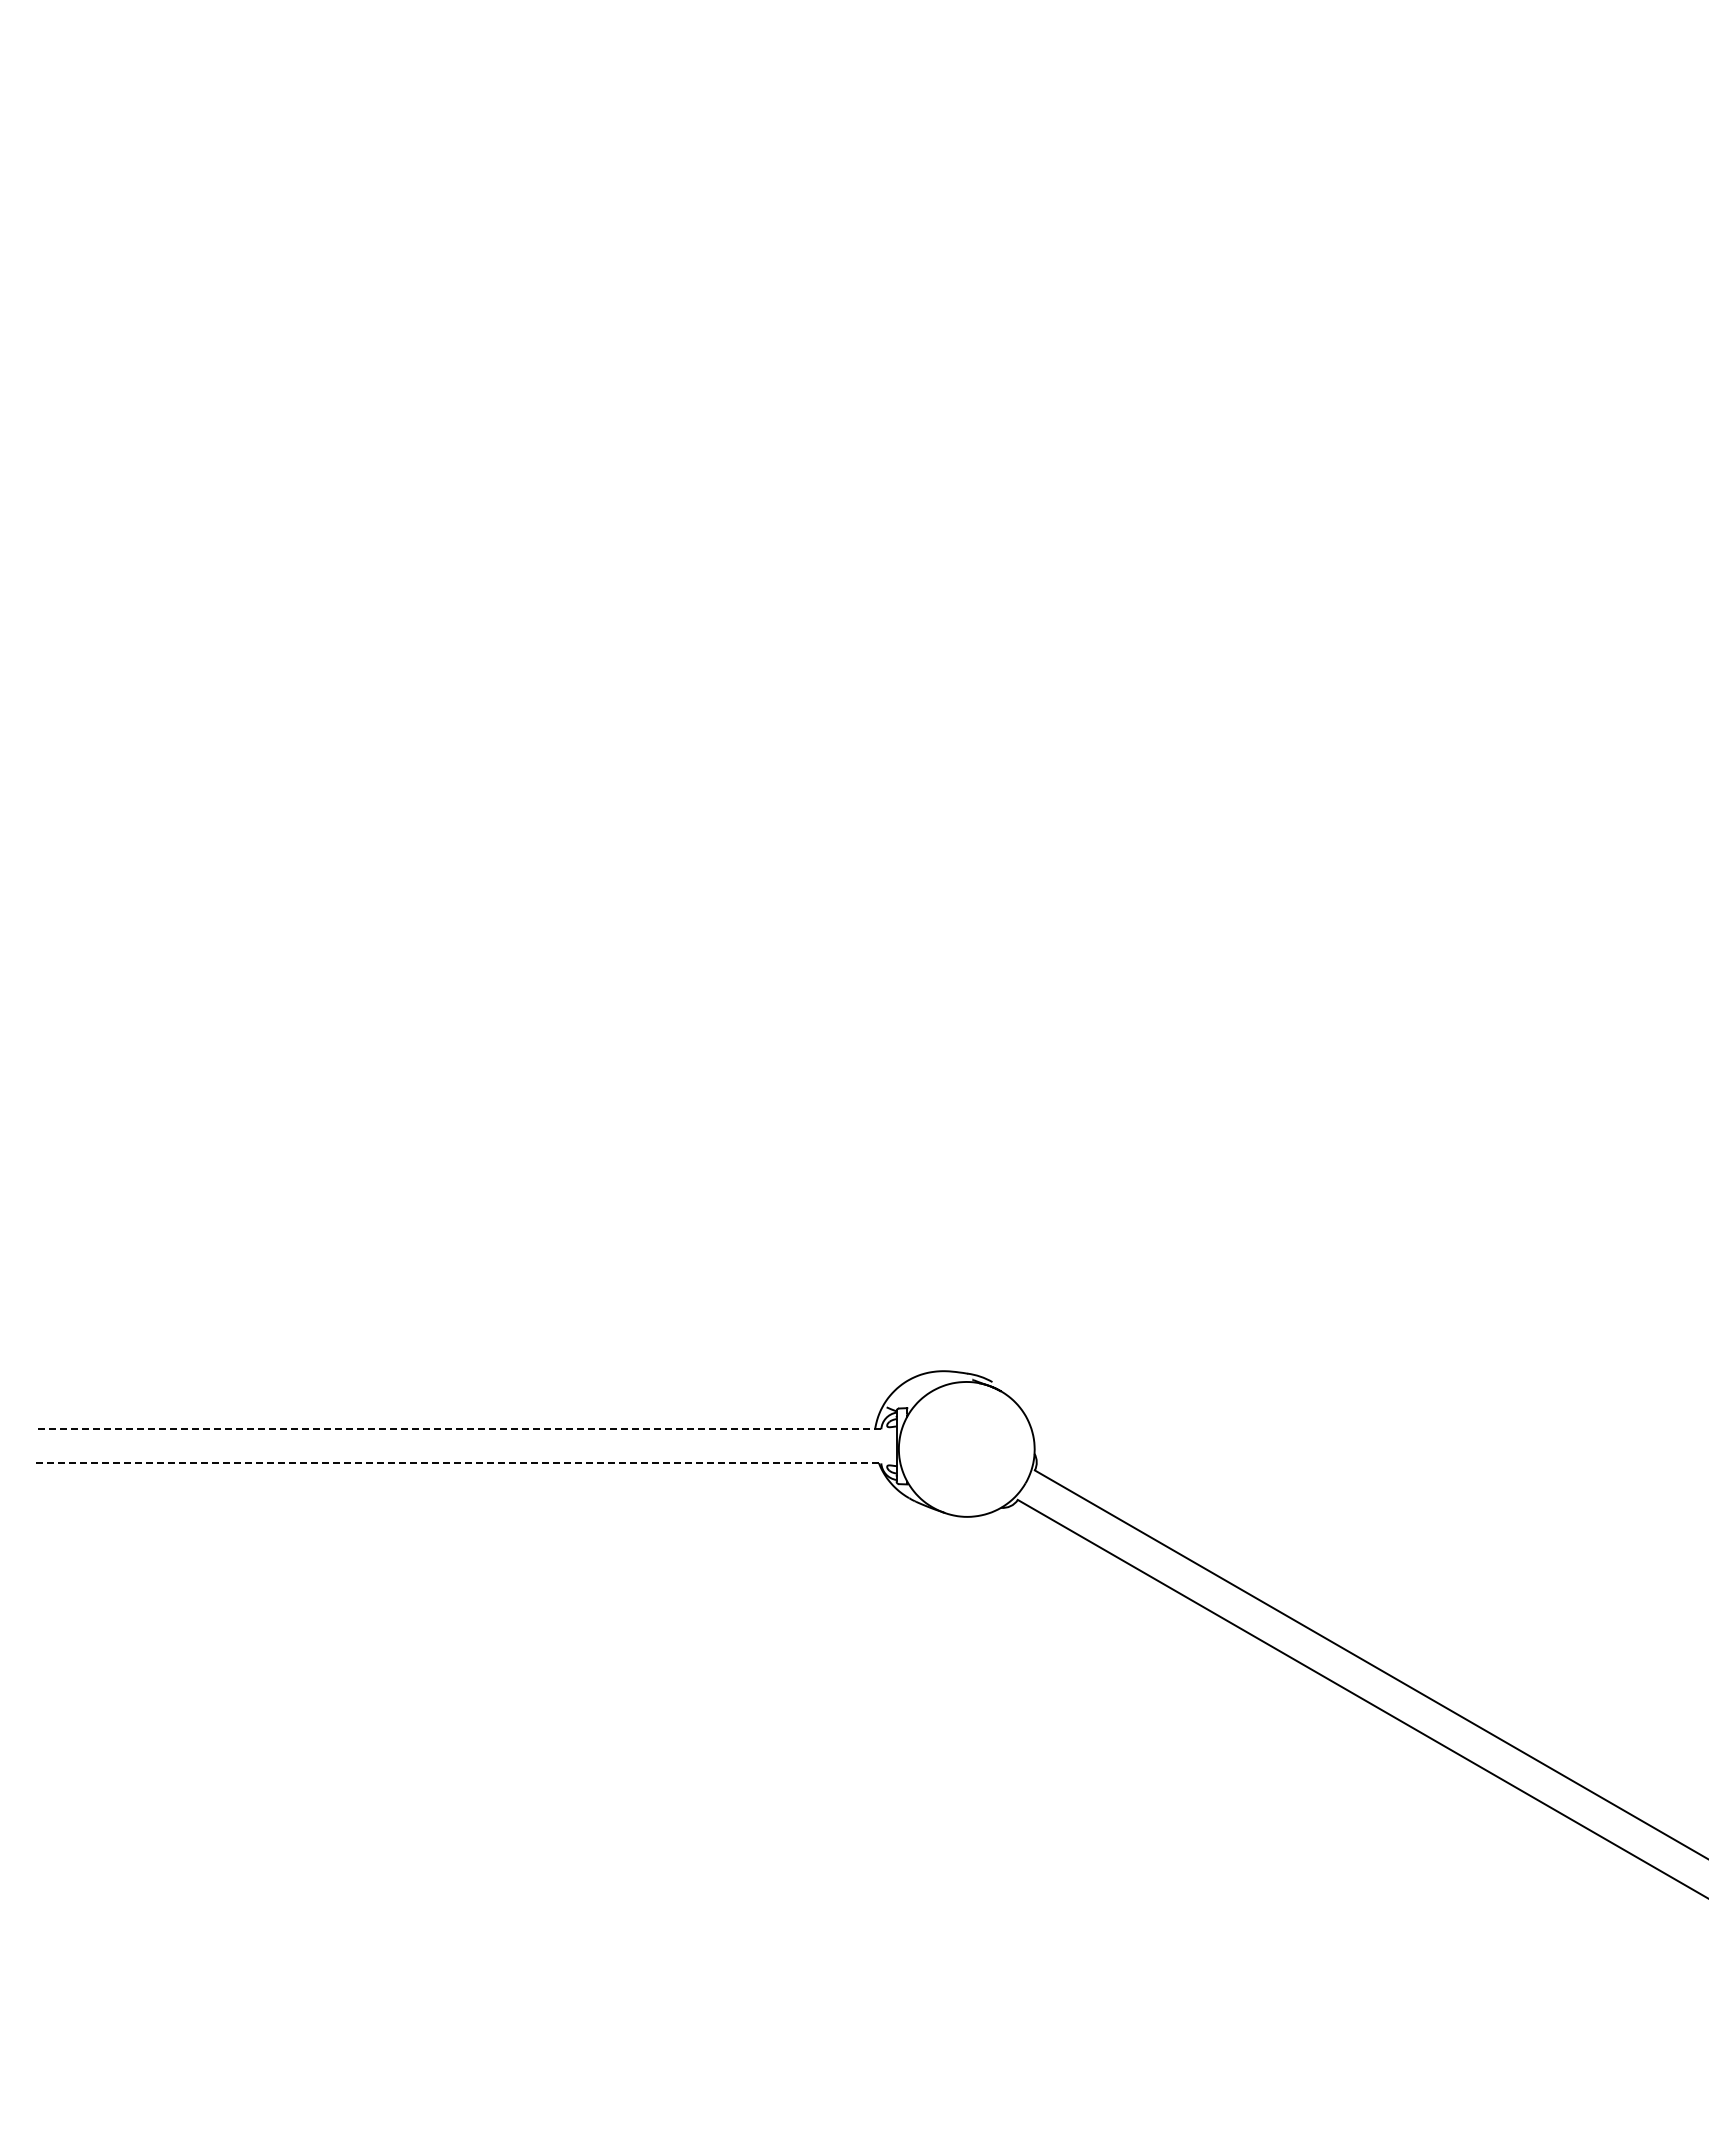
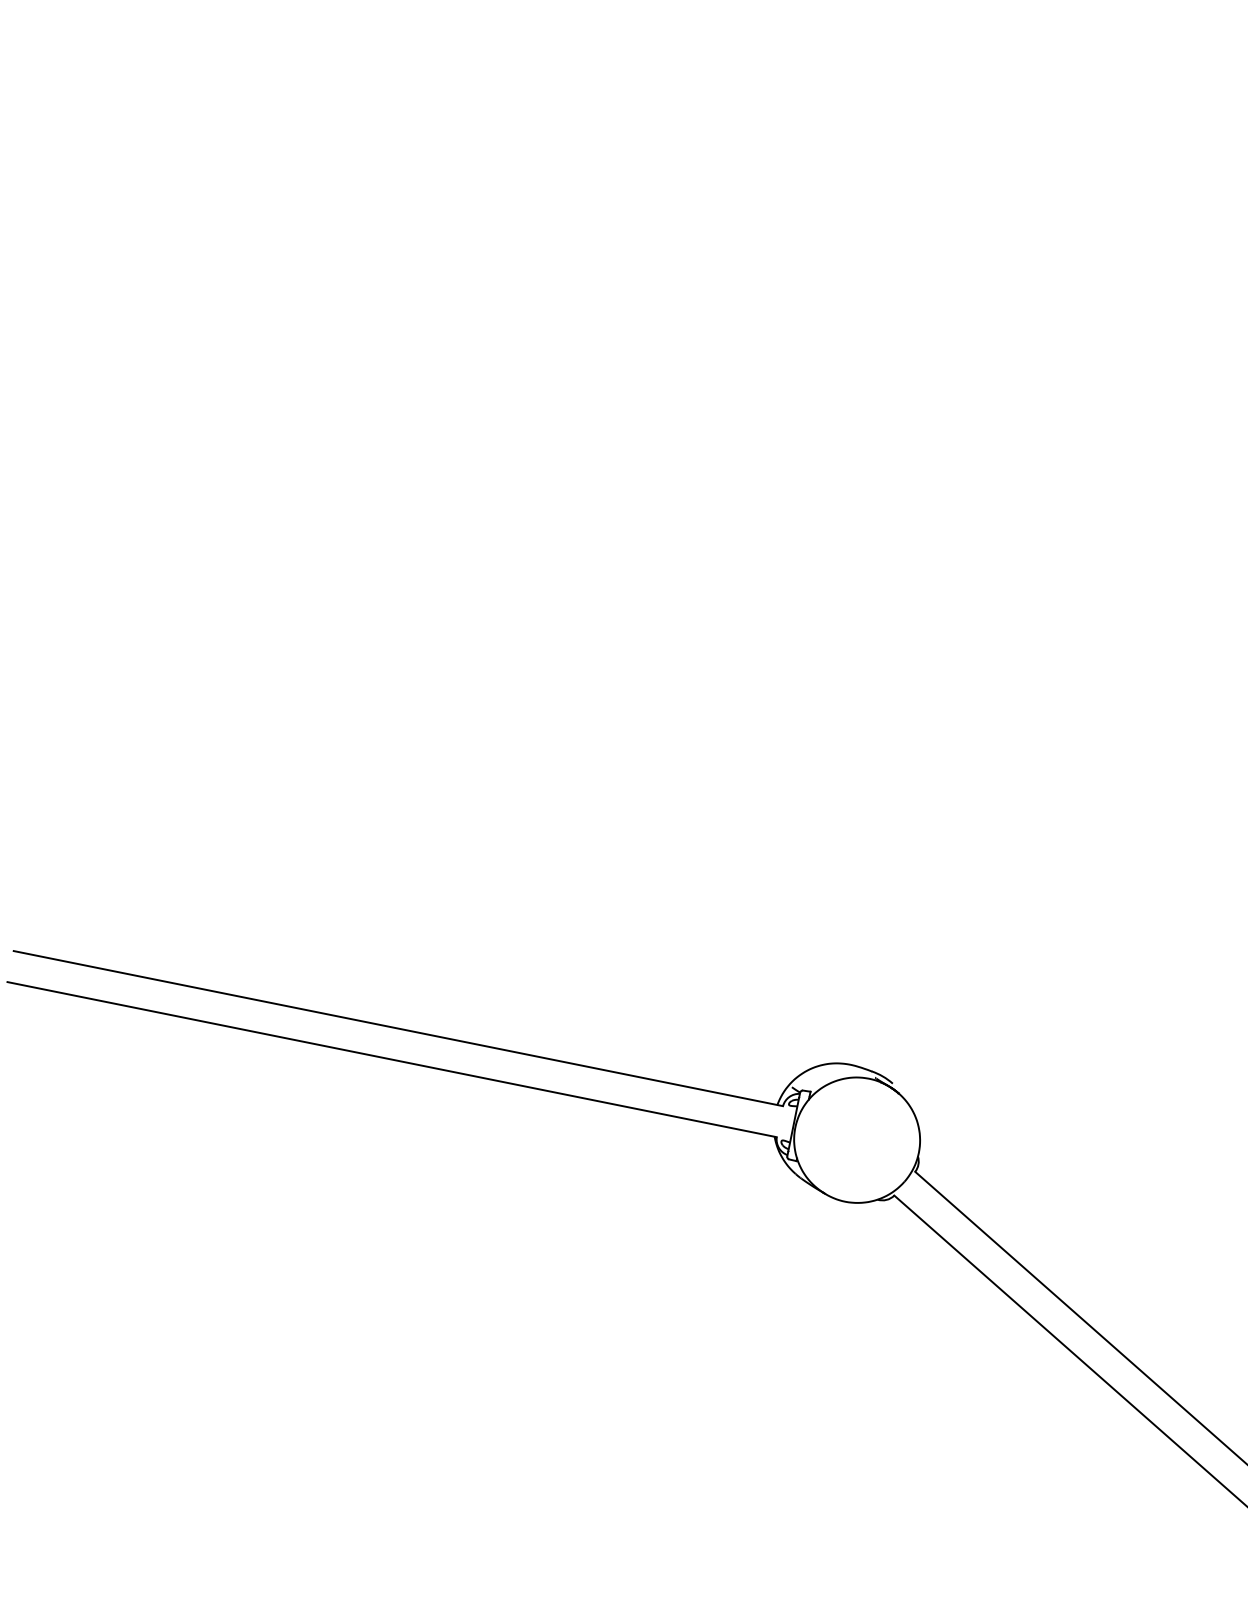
line: (458, 1429) -> (398, 1028), dashed -> solid
line: (458, 1463) -> (391, 1059), dashed -> solid

